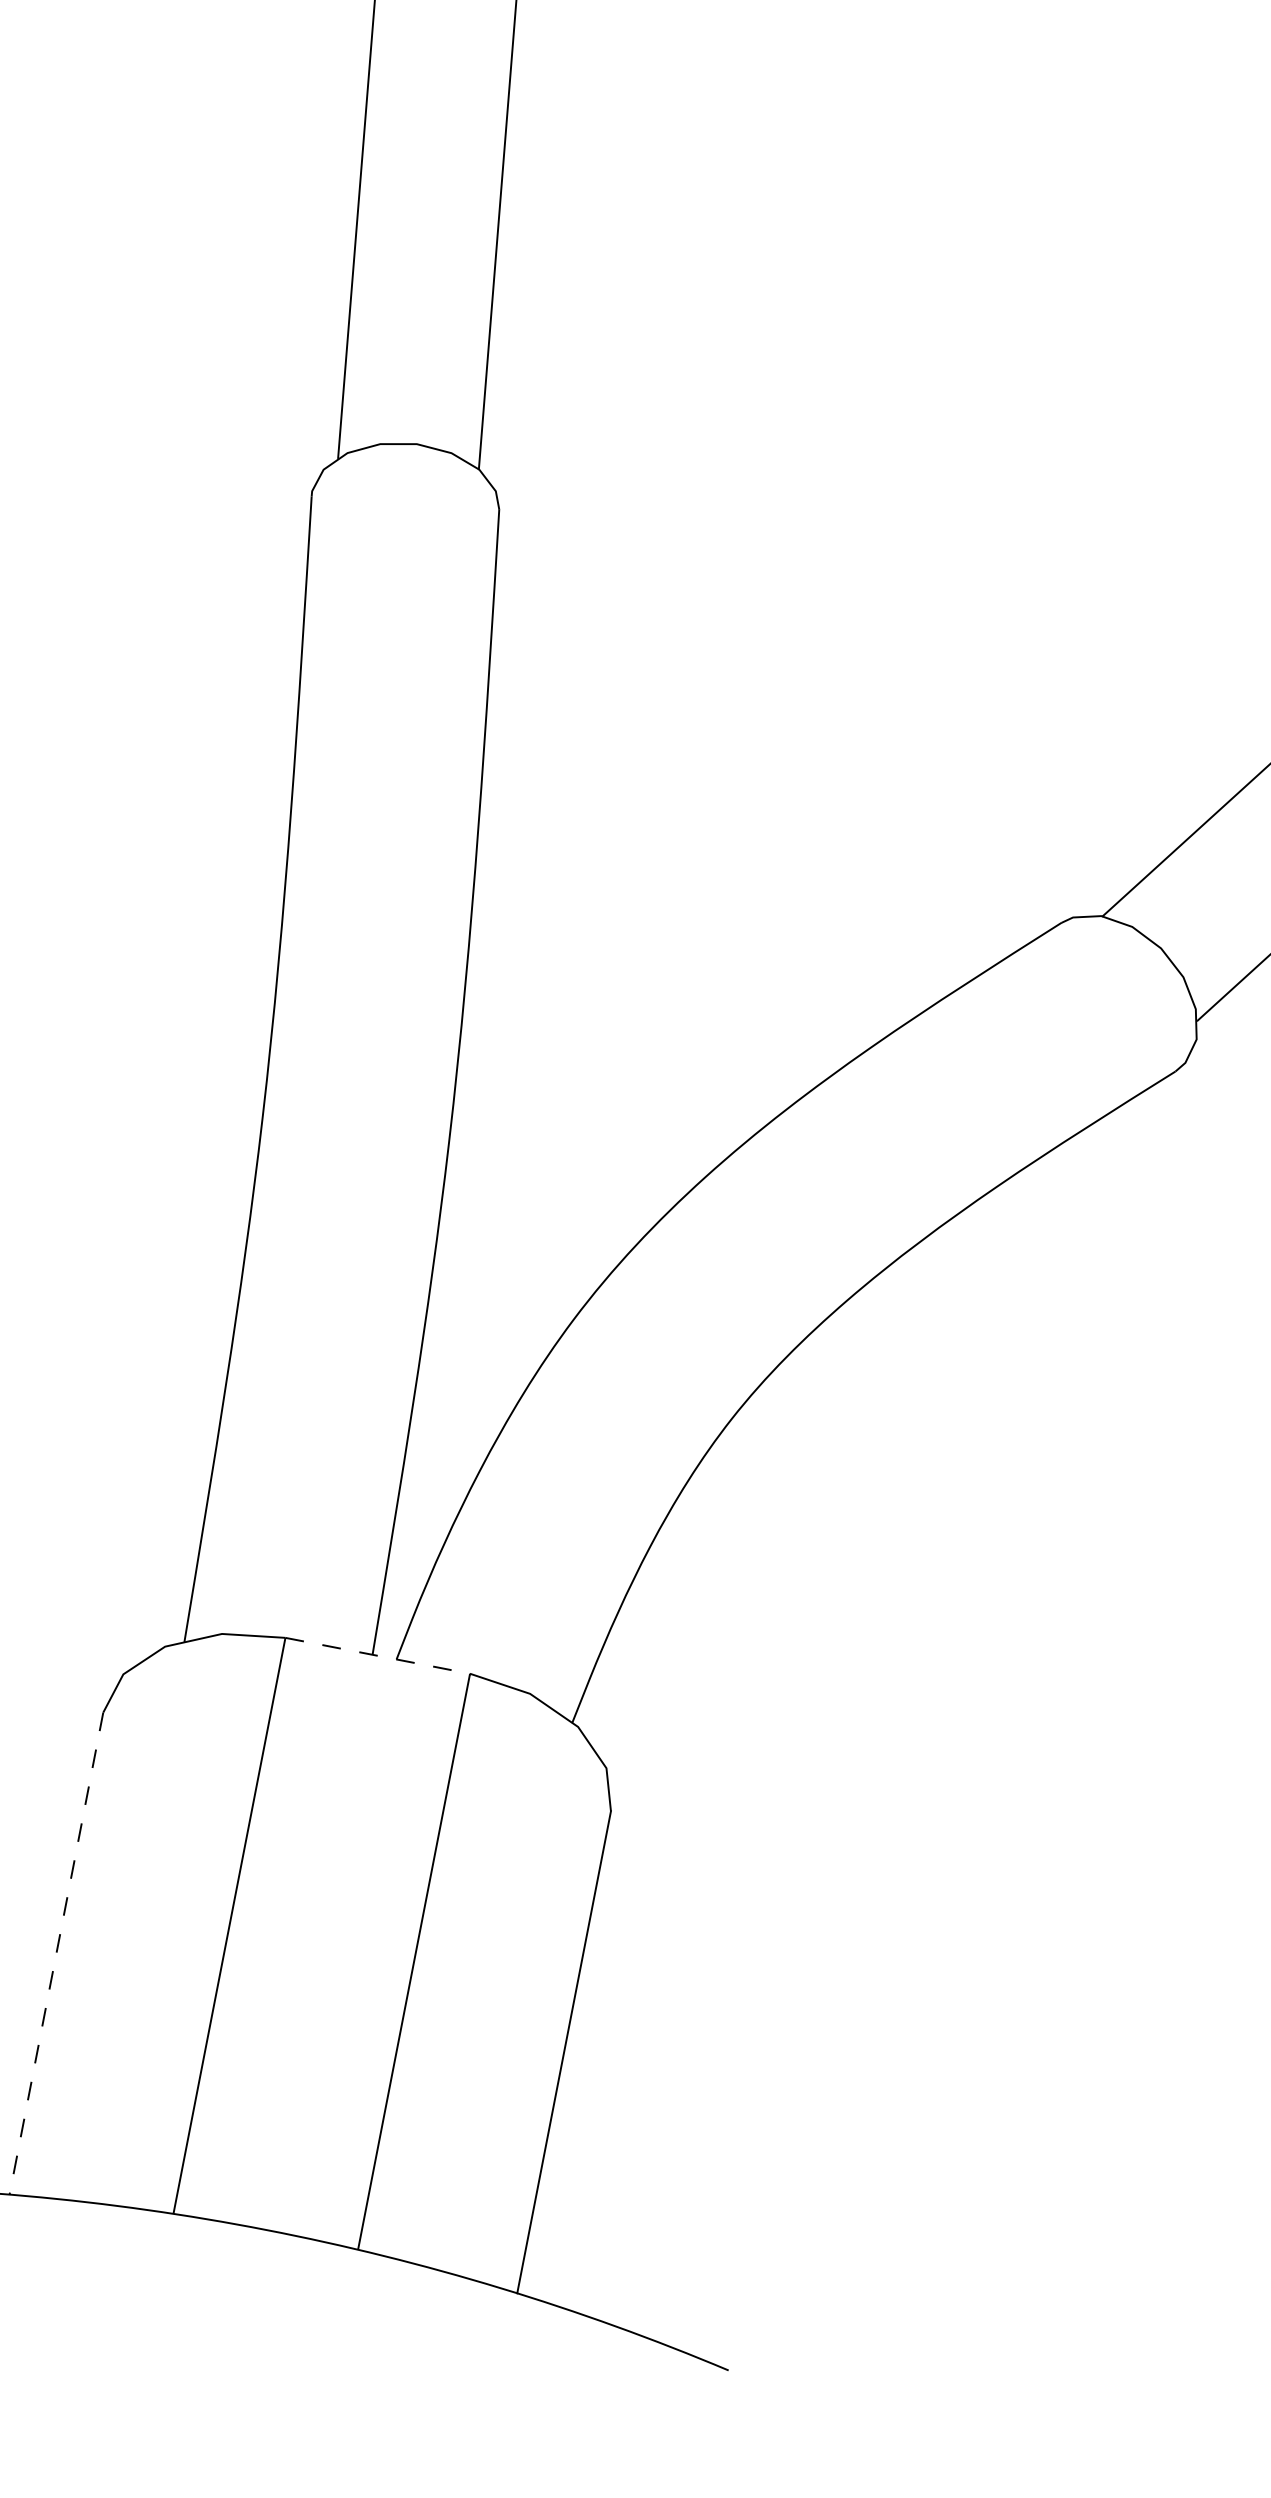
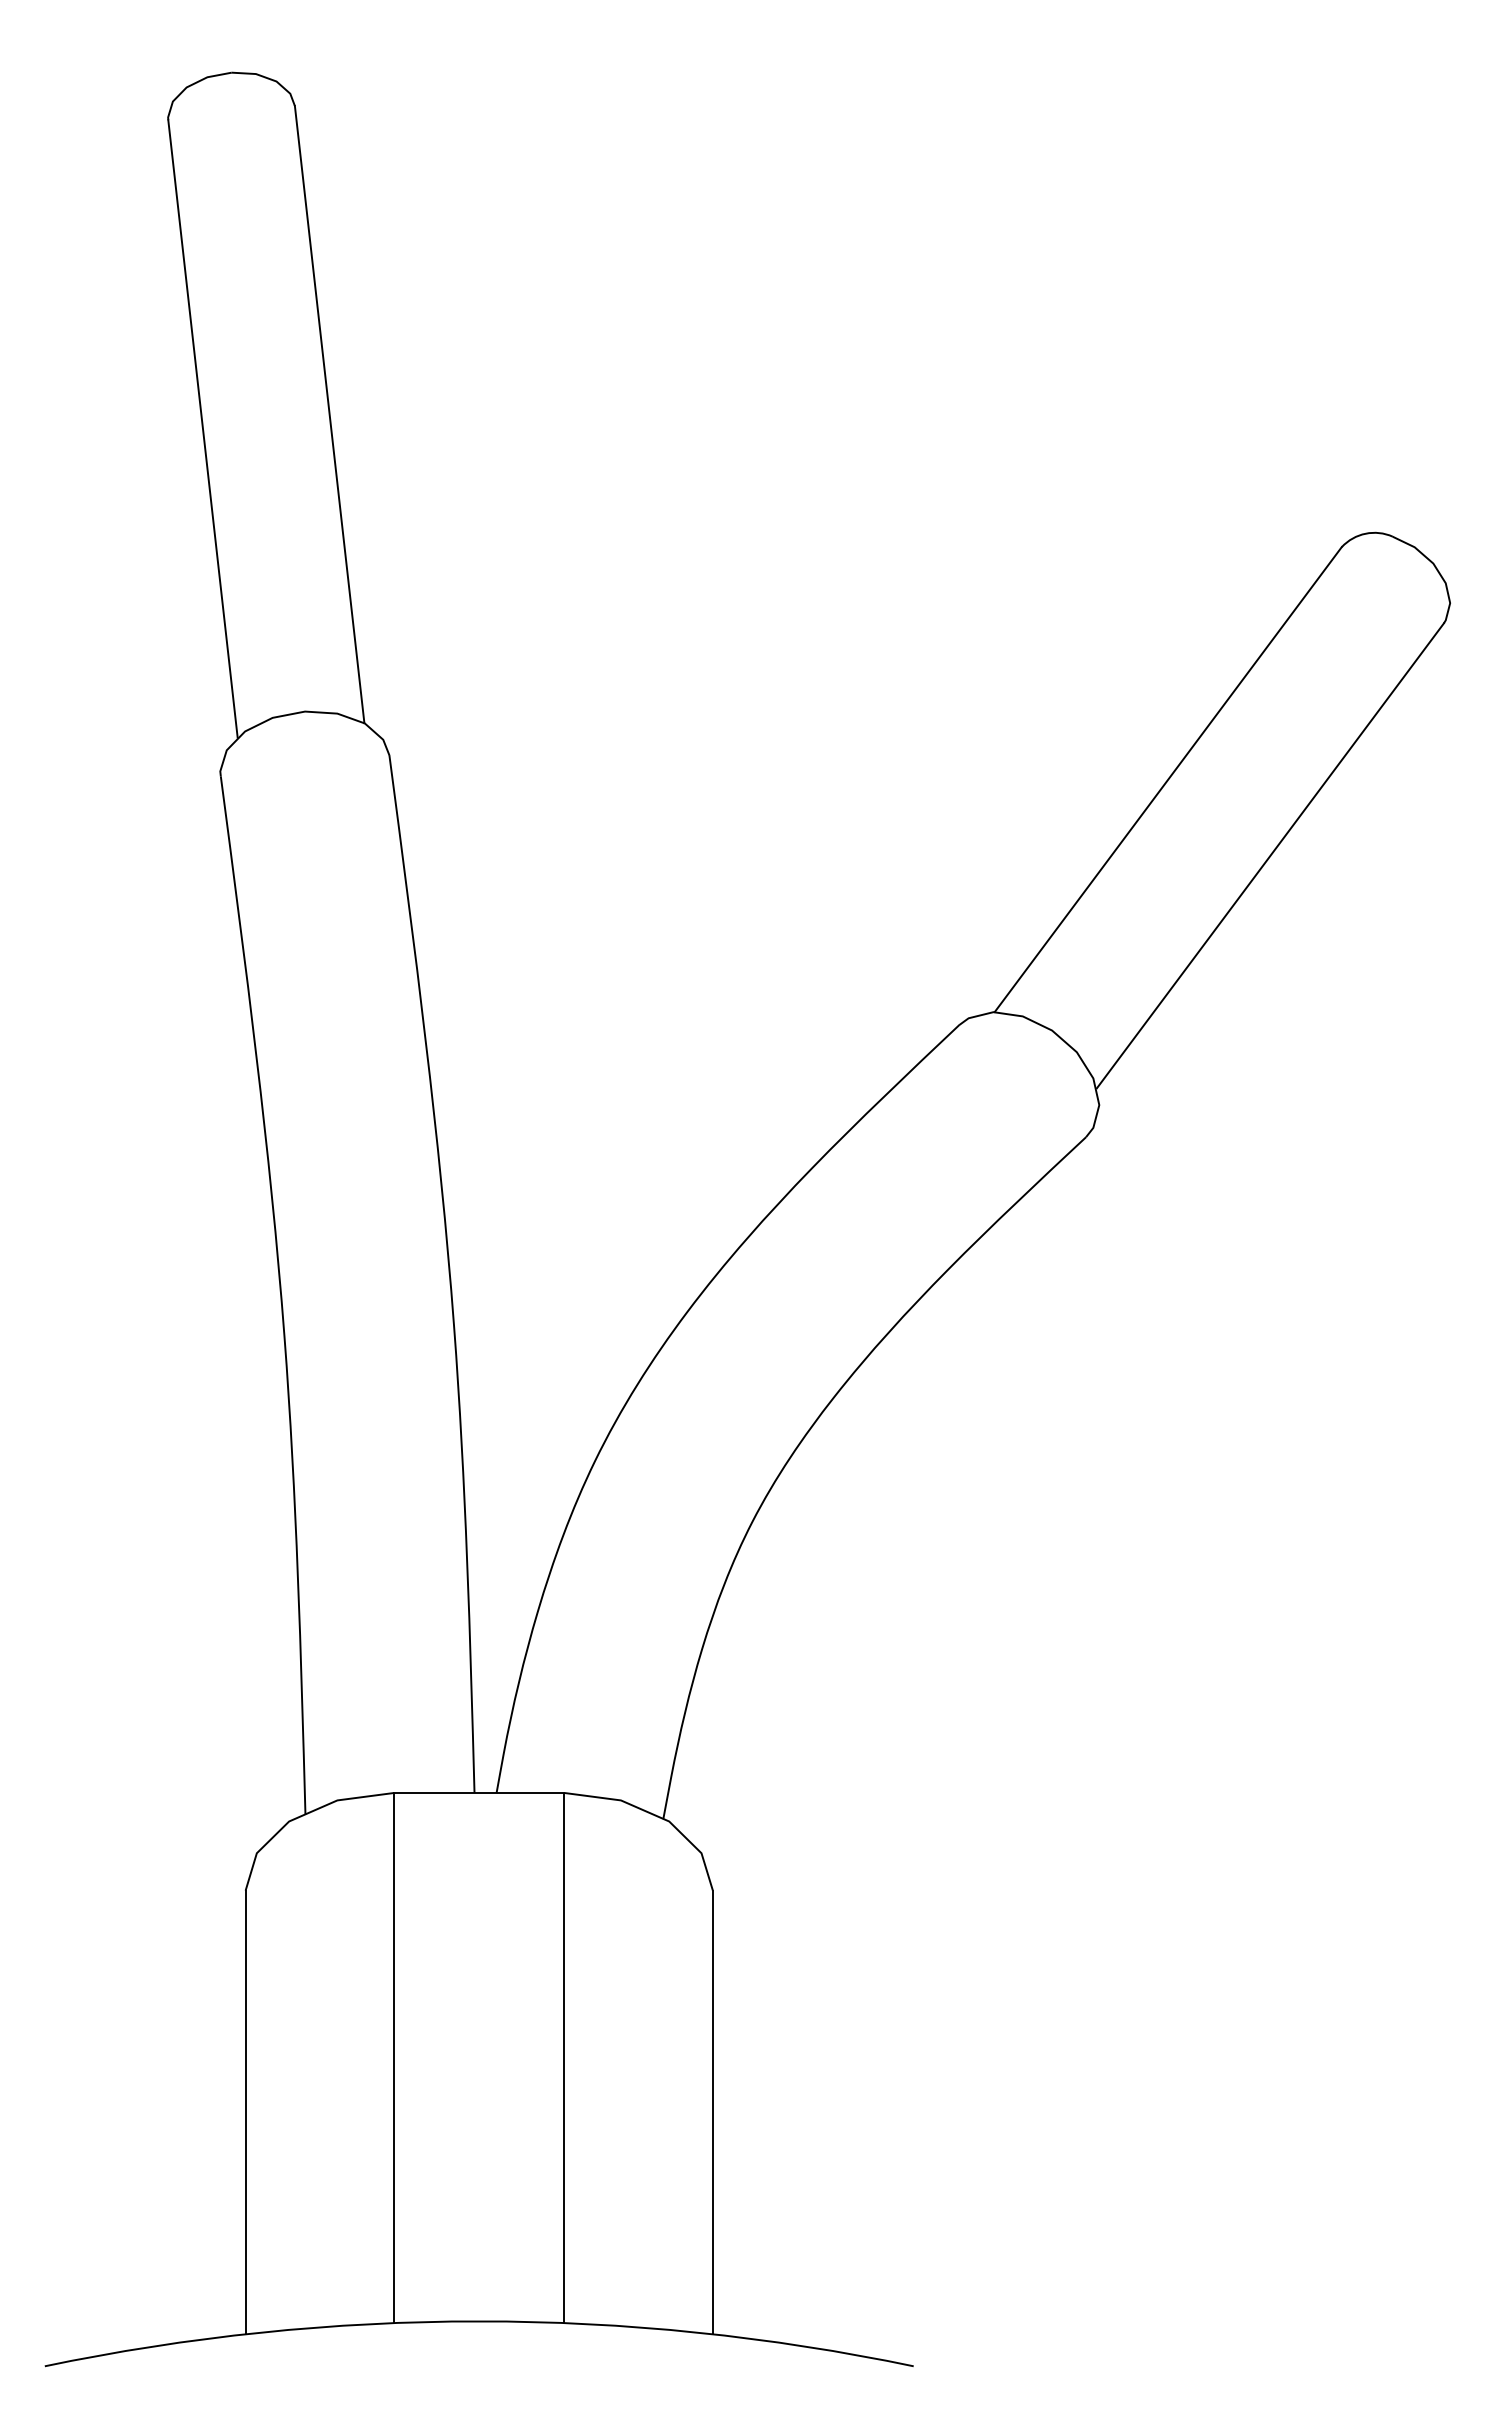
line: (378, 1655) -> (479, 1792), dashed -> solid
line: (56, 1953) -> (245, 2112), dashed -> solid

